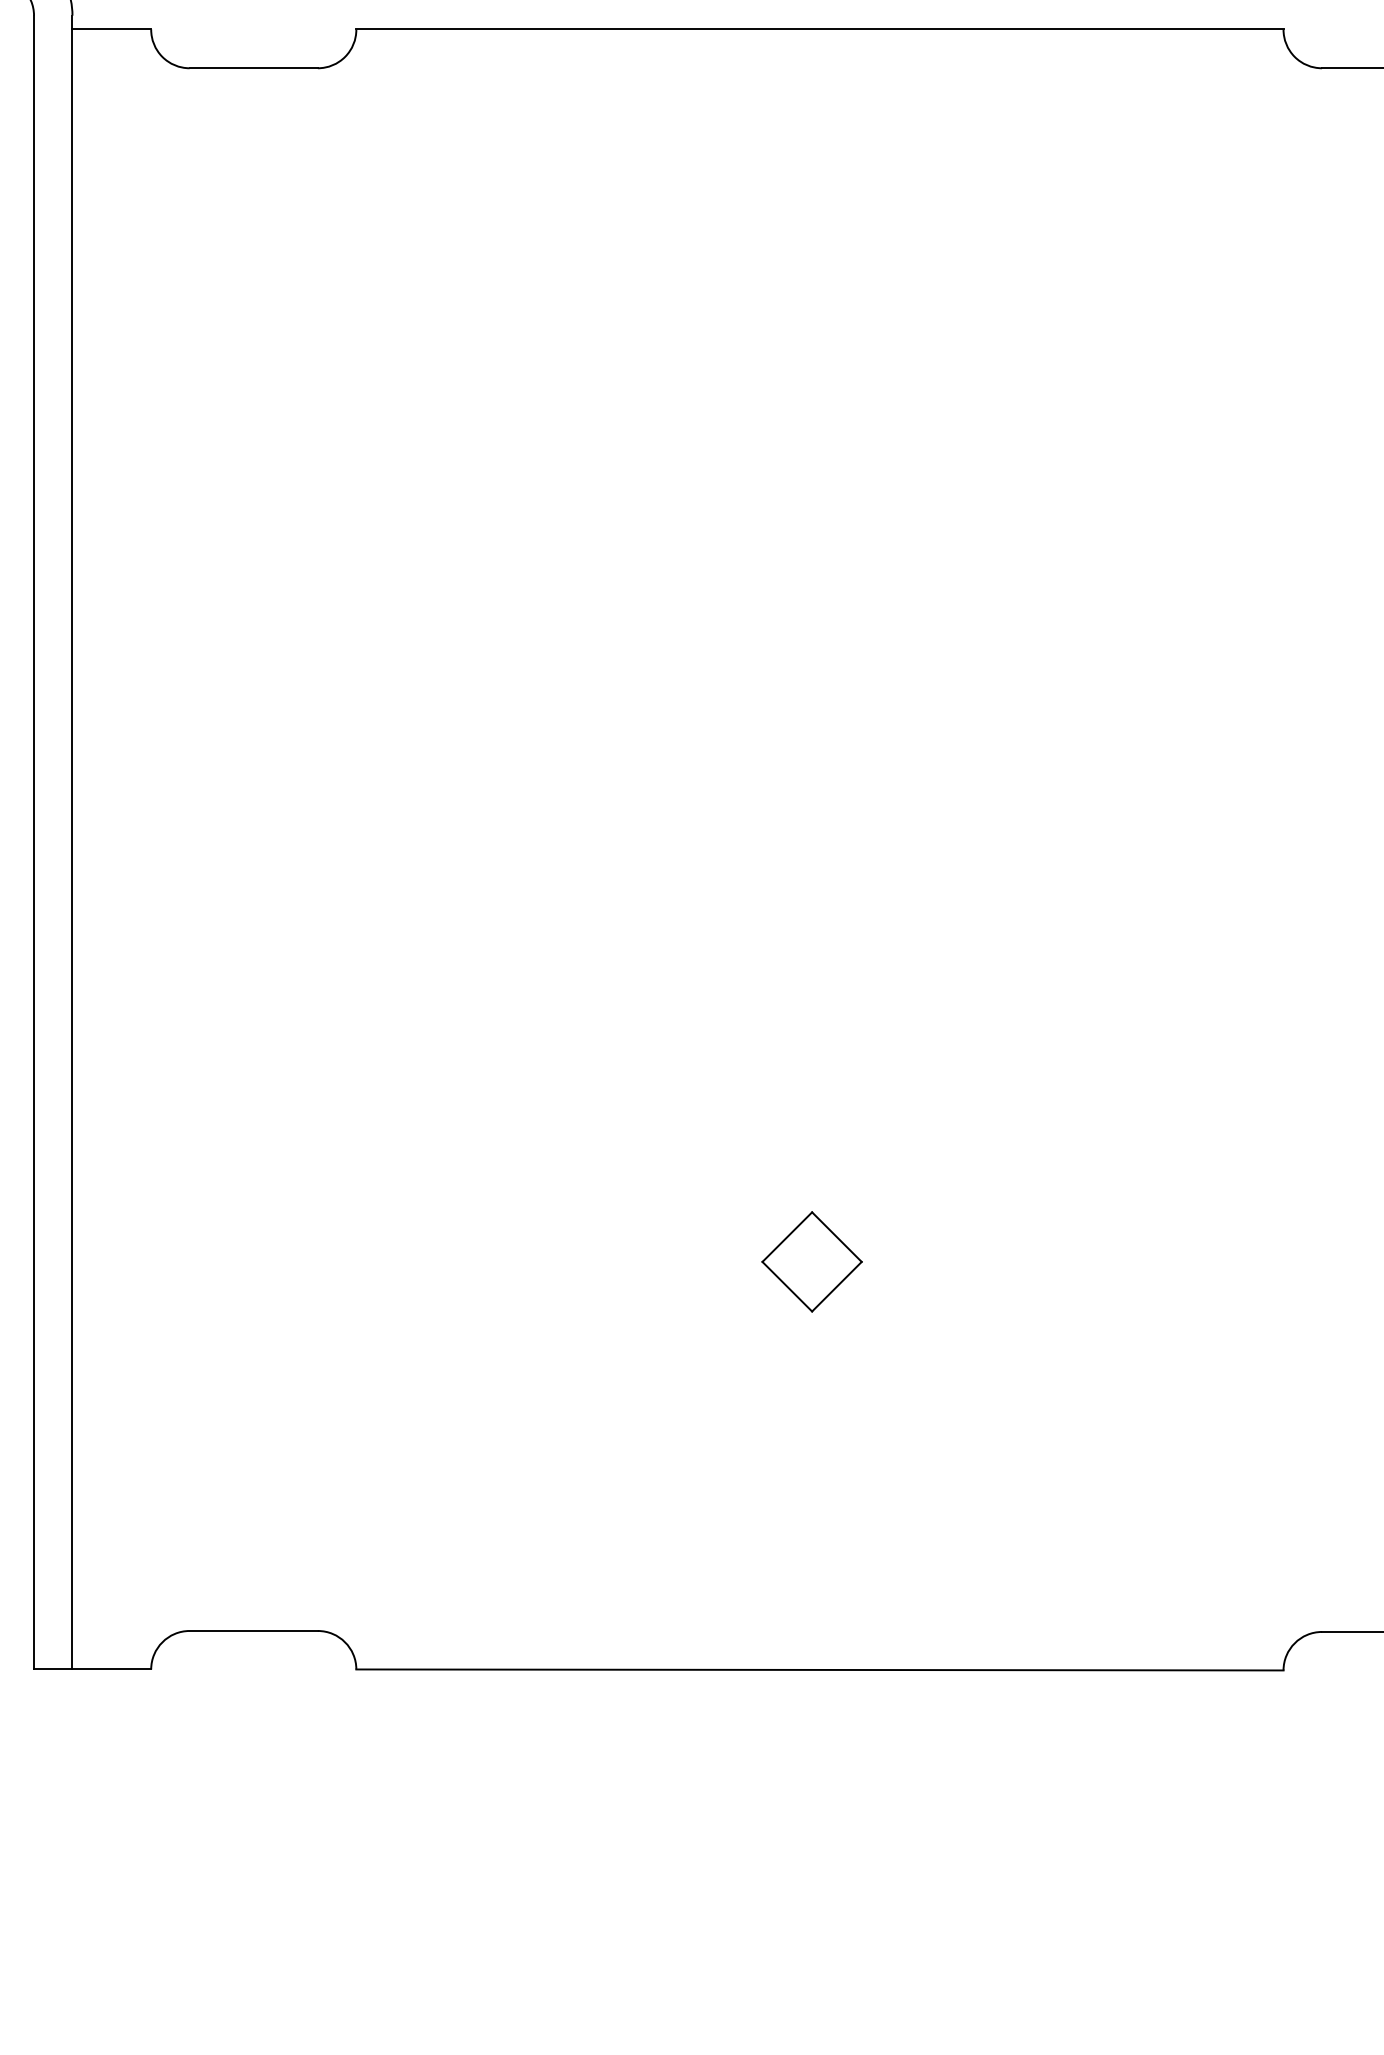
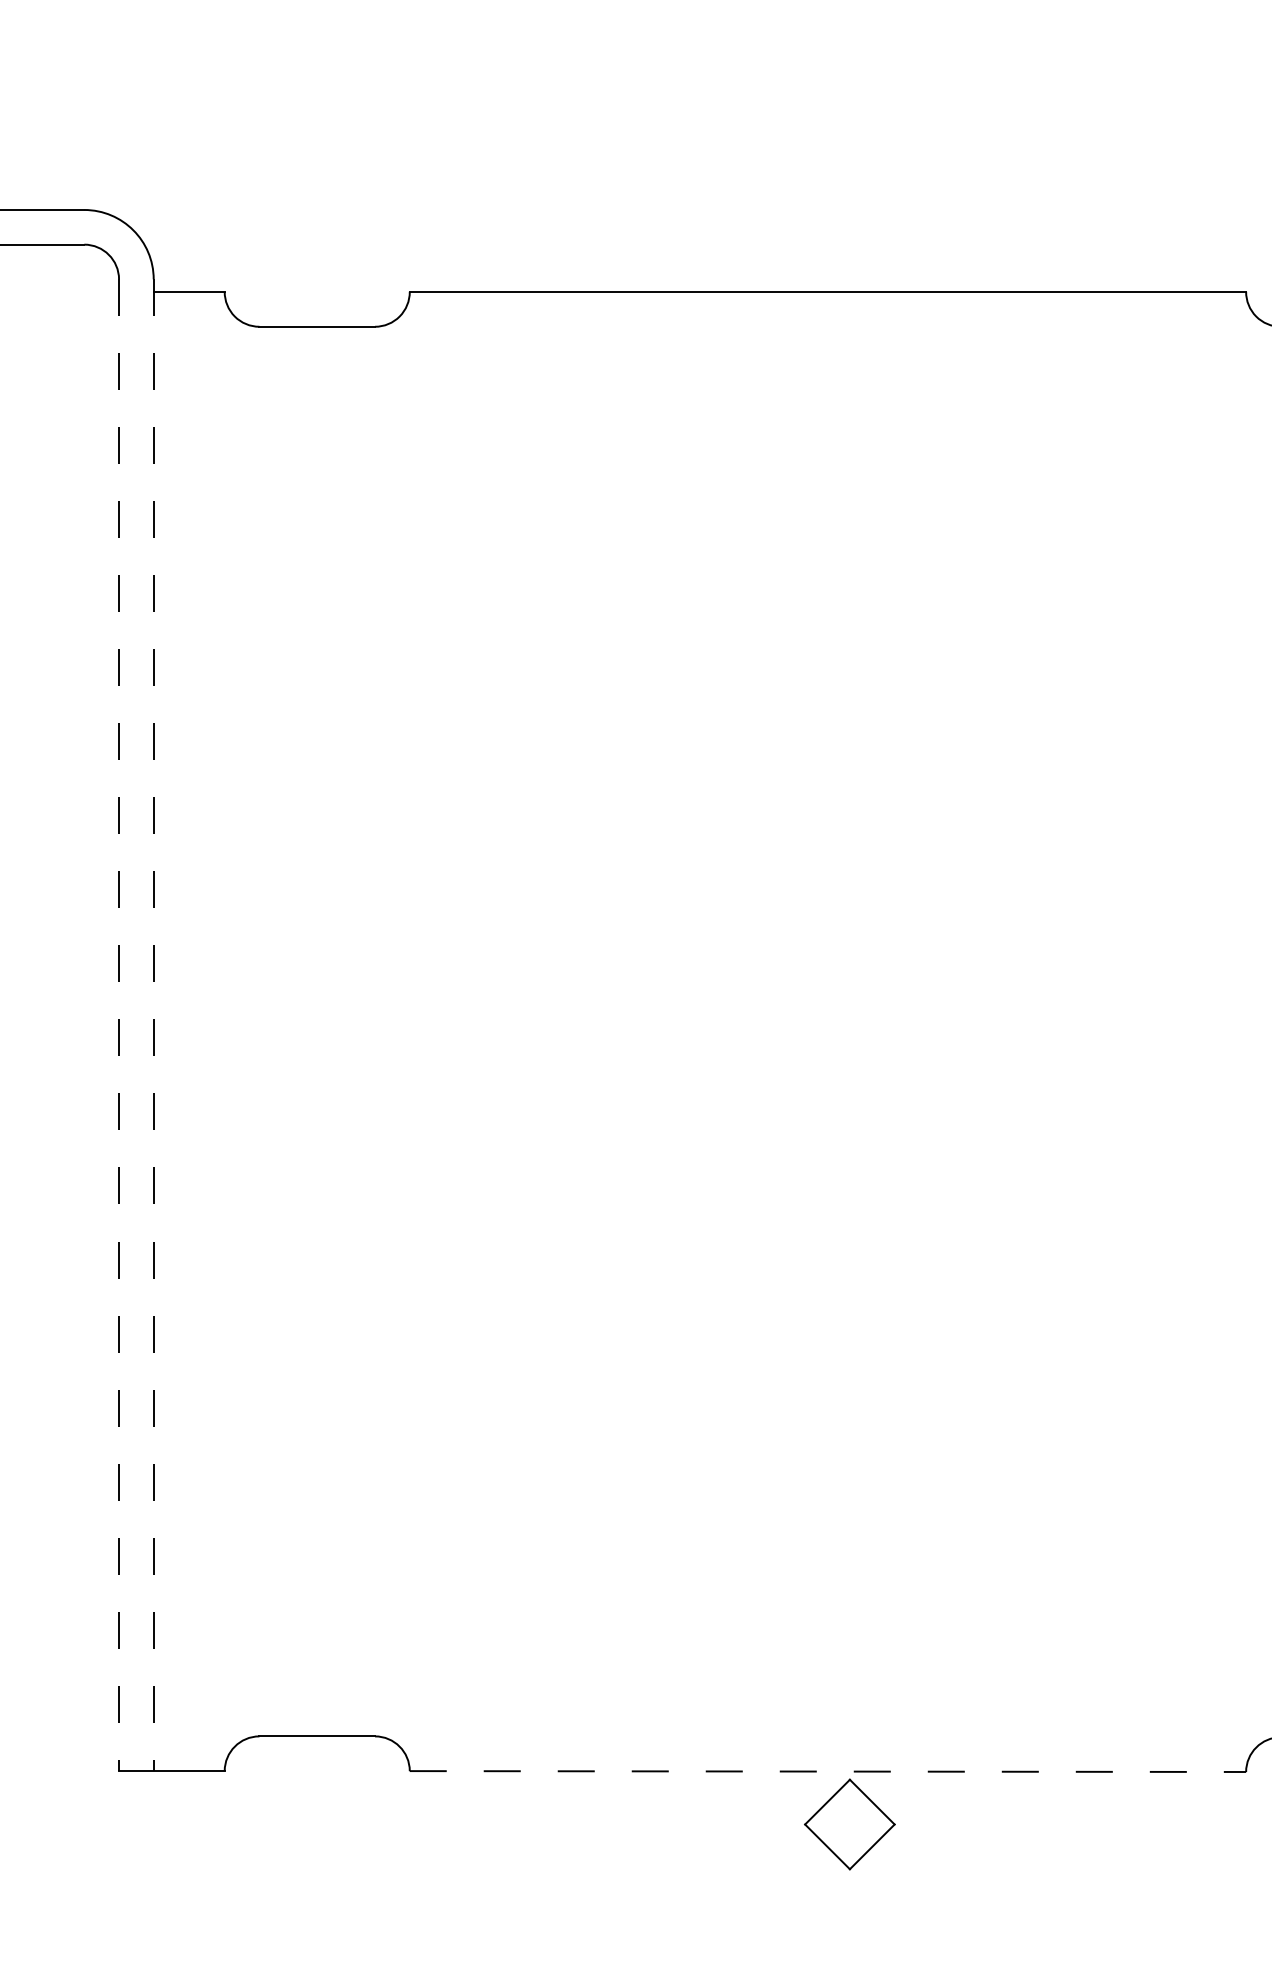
line: (34, 842) -> (119, 1025), solid -> dashed
line: (72, 842) -> (153, 1025), solid -> dashed
part: (811, 1261) -> (849, 1824), moved
line: (820, 1669) -> (828, 1771), solid -> dashed

